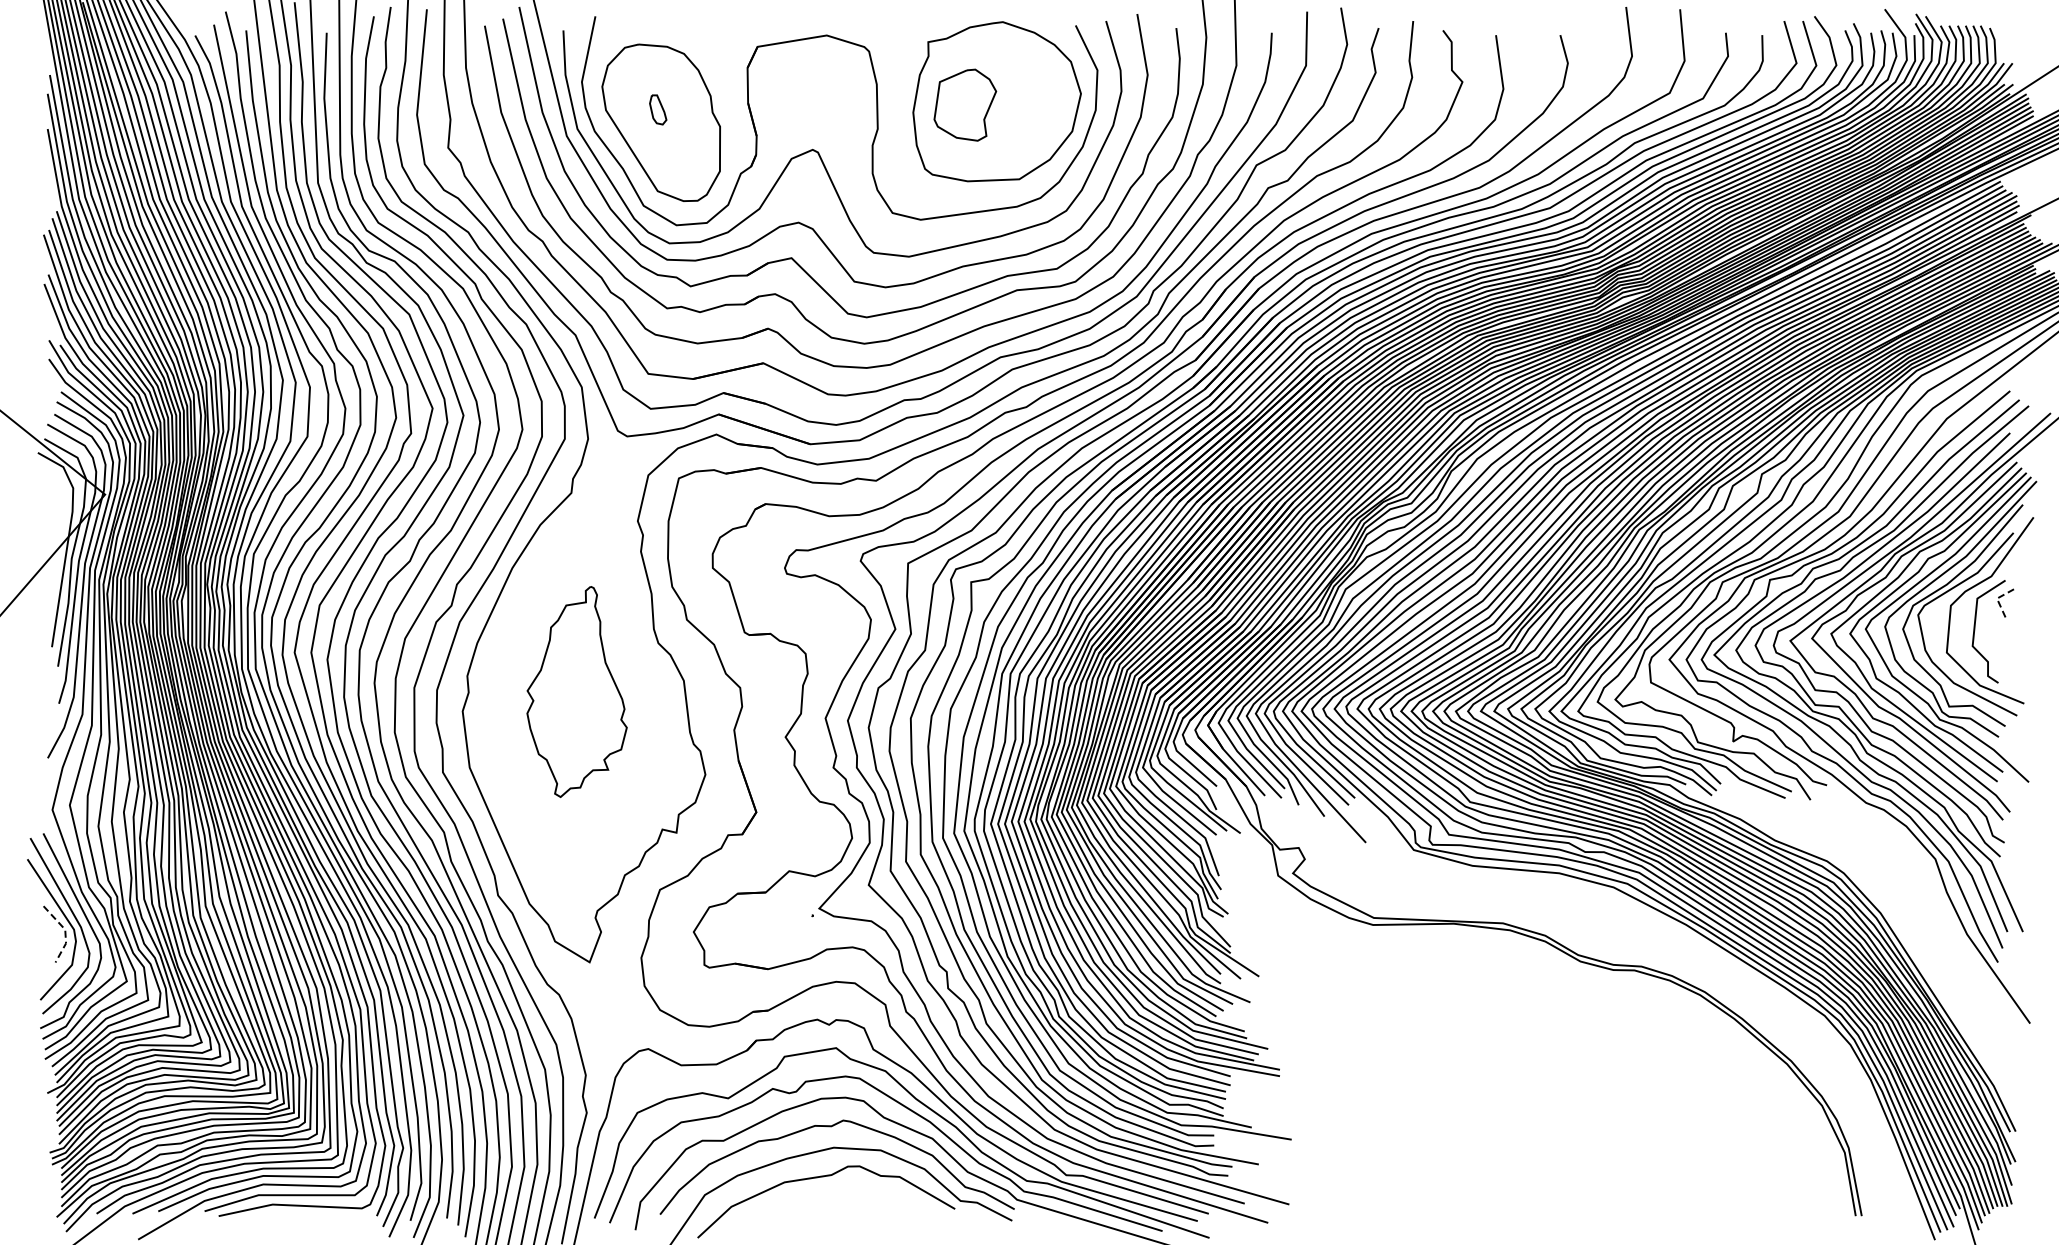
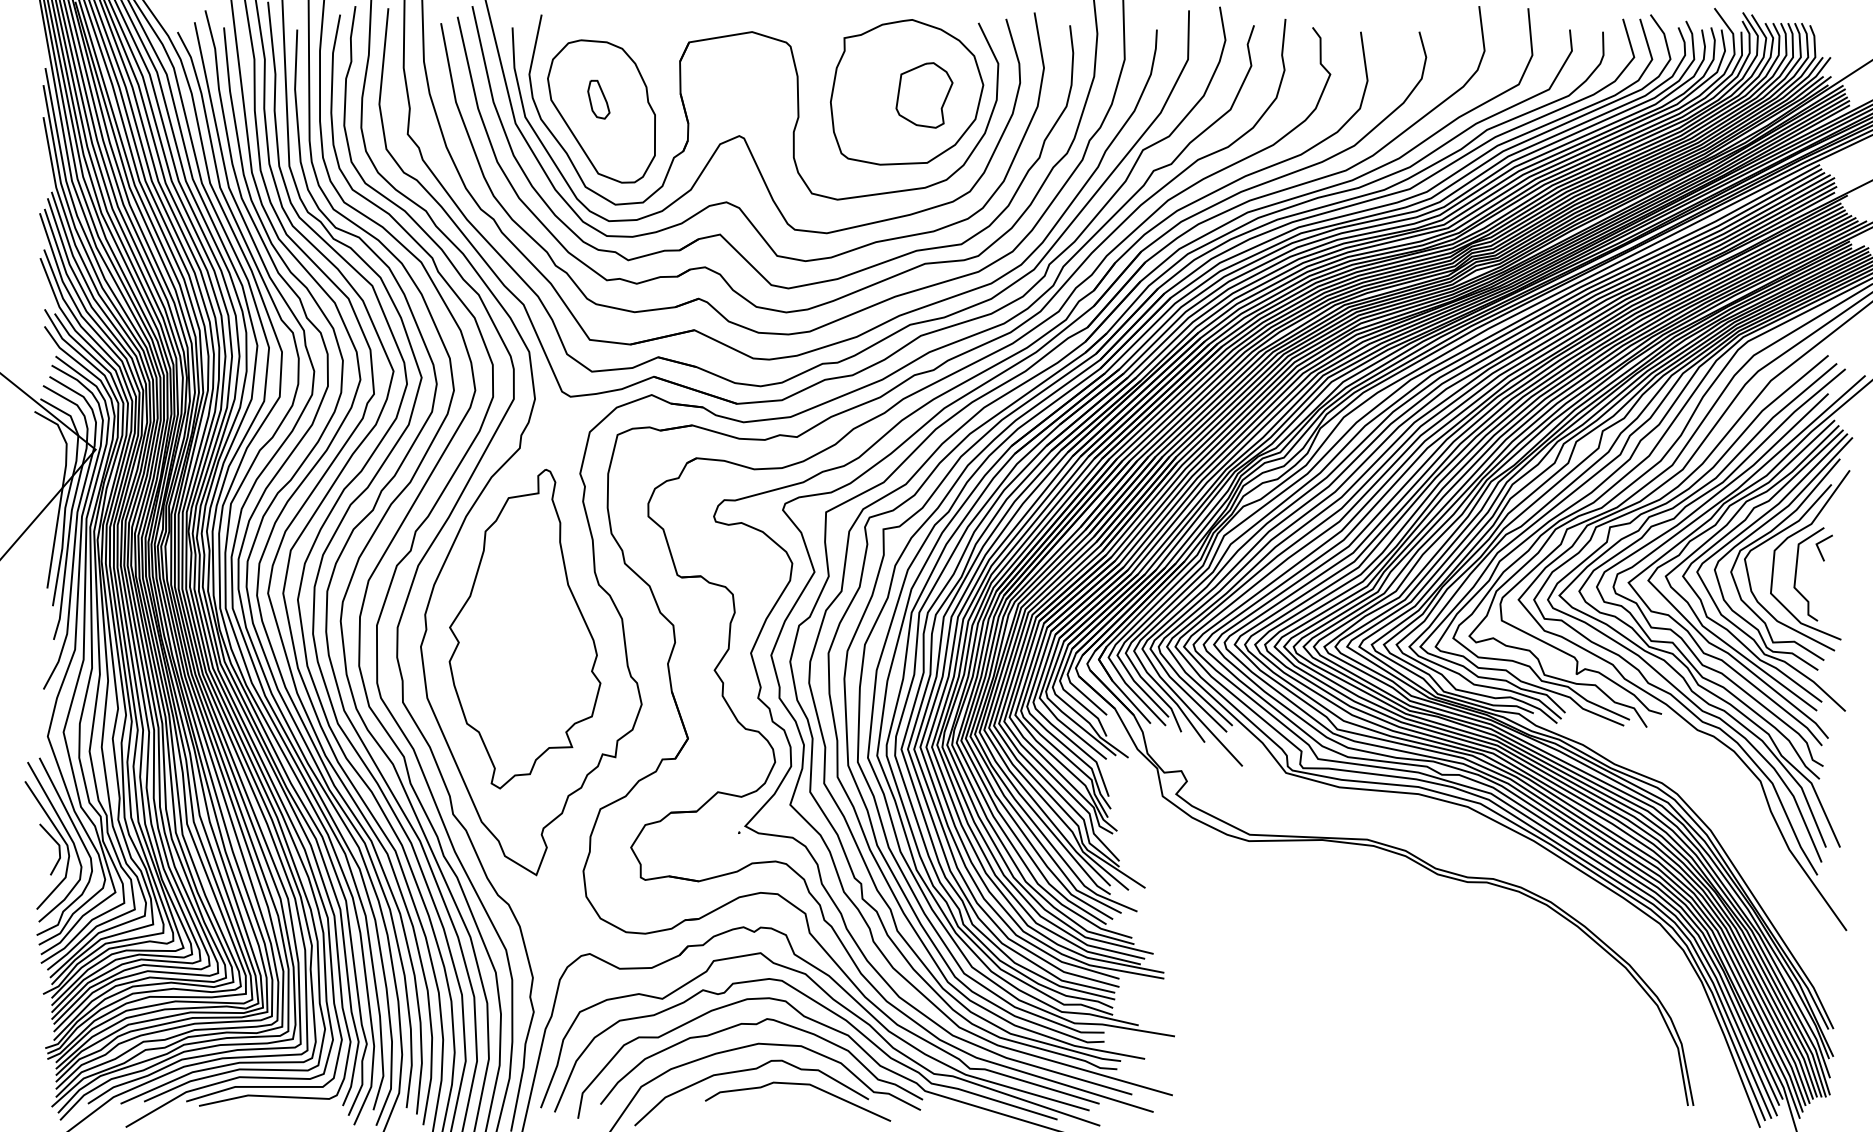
part: (965, 104) -> (924, 94), moved
part: (657, 109) -> (598, 99), size x1.43
line: (1997, 598) -> (1816, 544), dashed -> solid
part: (576, 691) -> (524, 628), size x1.67
line: (65, 931) -> (59, 847), dashed -> solid
curve: (882, 1193) -> (802, 1085), added

